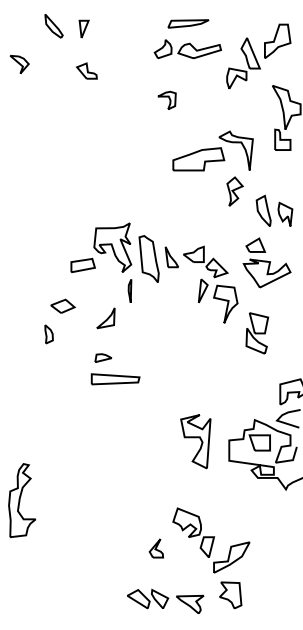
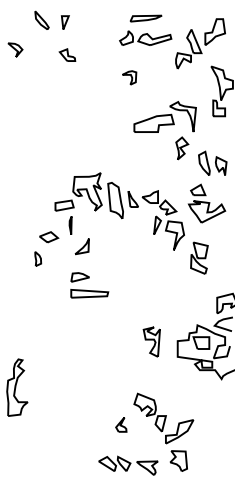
part: (129, 290) -> (70, 225), moved
part: (103, 357) -> (80, 276), size x1.43
part: (195, 441) -> (151, 341), size x0.71

